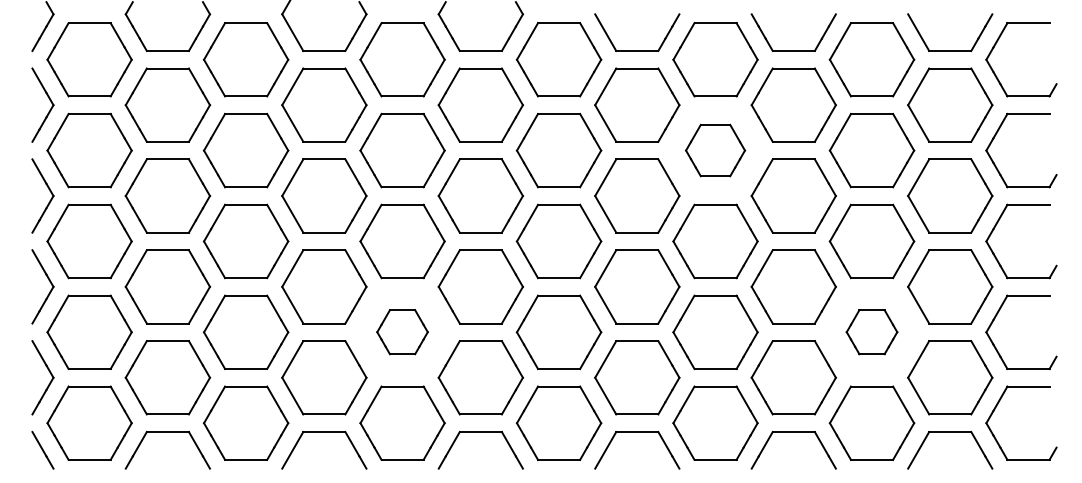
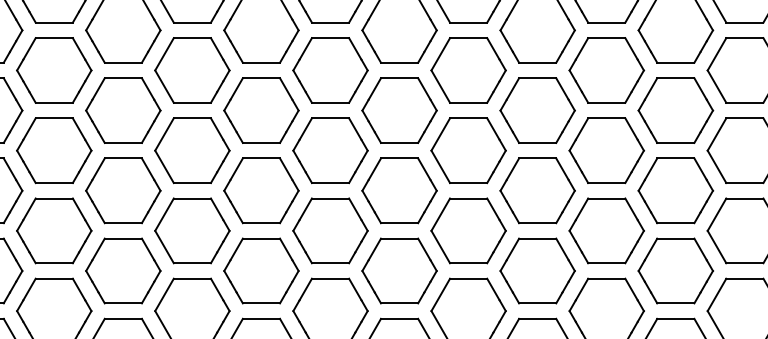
part: (715, 150) -> (537, 110), size x1.43
part: (402, 331) -> (261, 270), size x1.67
part: (871, 331) -> (675, 270), size x1.67

